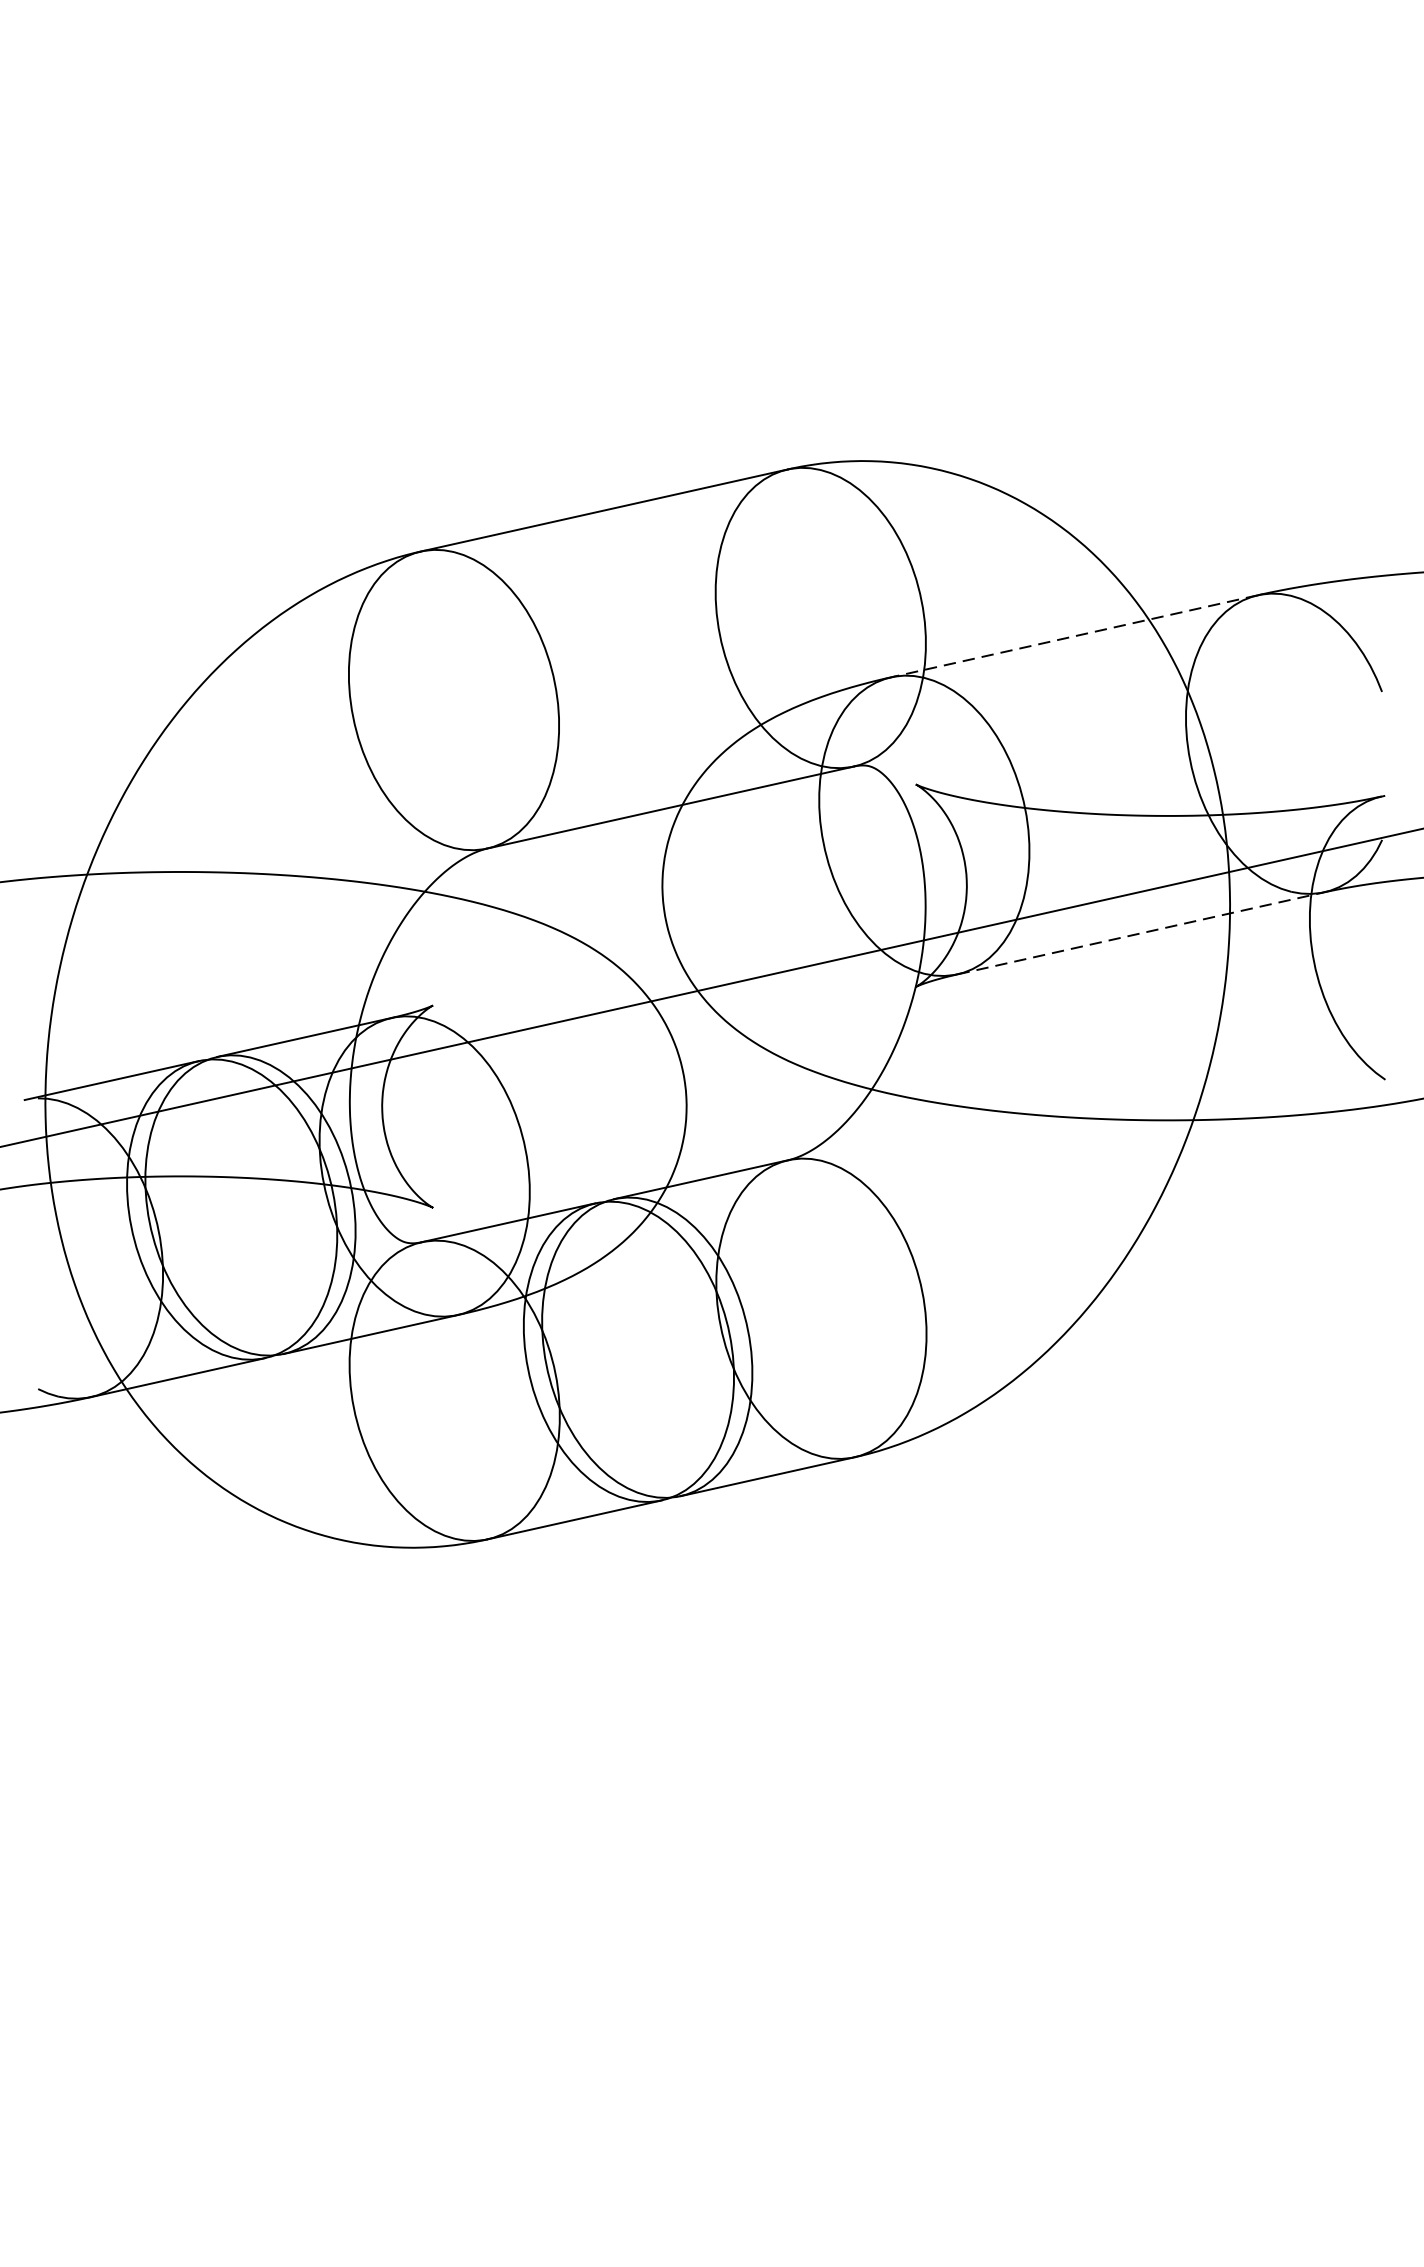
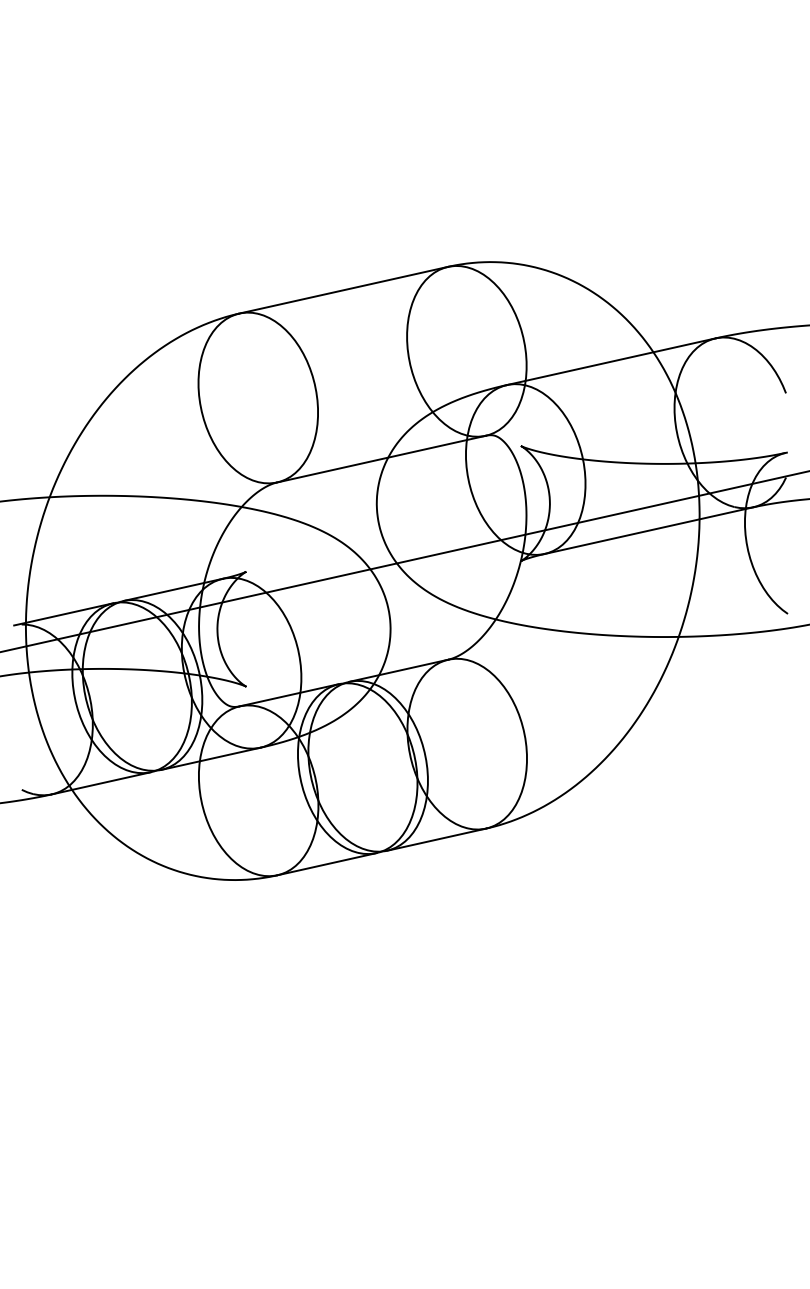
line: (1075, 635) -> (611, 361), dashed -> solid
line: (1140, 933) -> (648, 530), dashed -> solid

